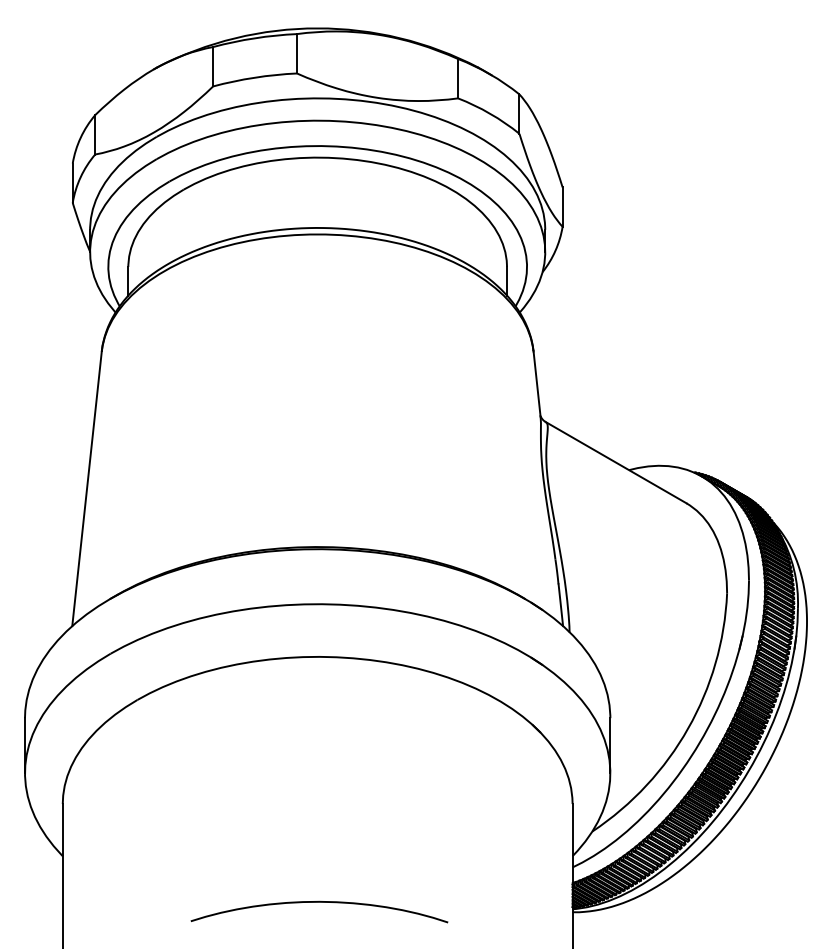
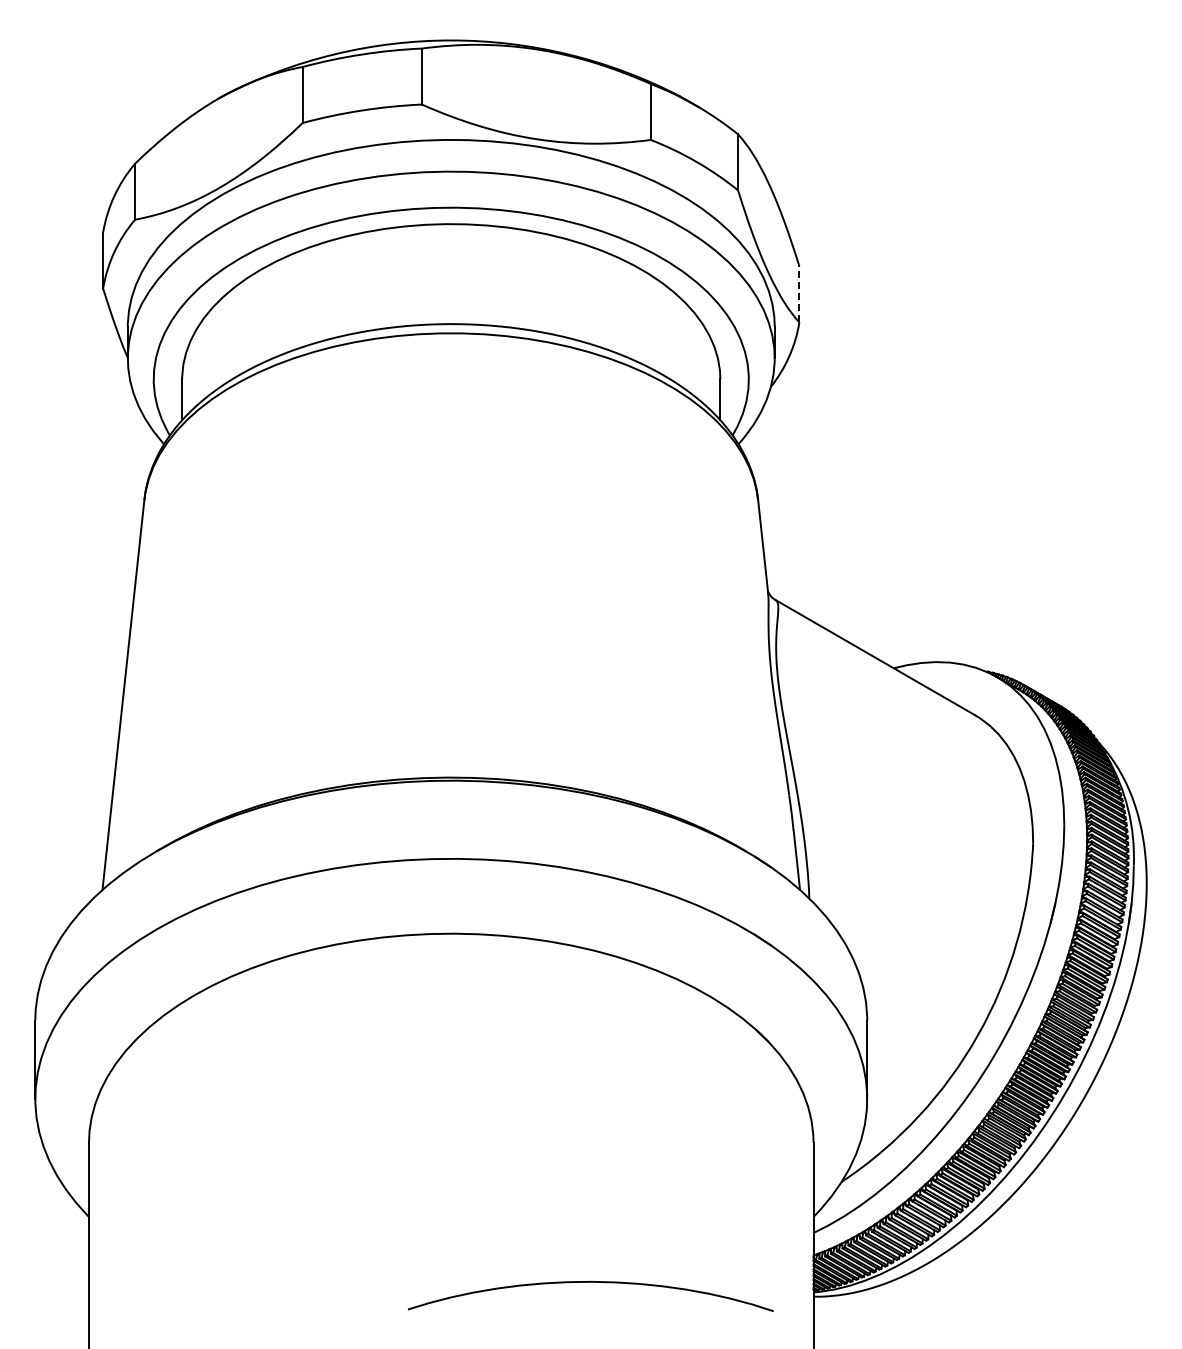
line: (562, 207) -> (799, 294), solid -> dashed
curve: (319, 902) -> (590, 1282), moved

